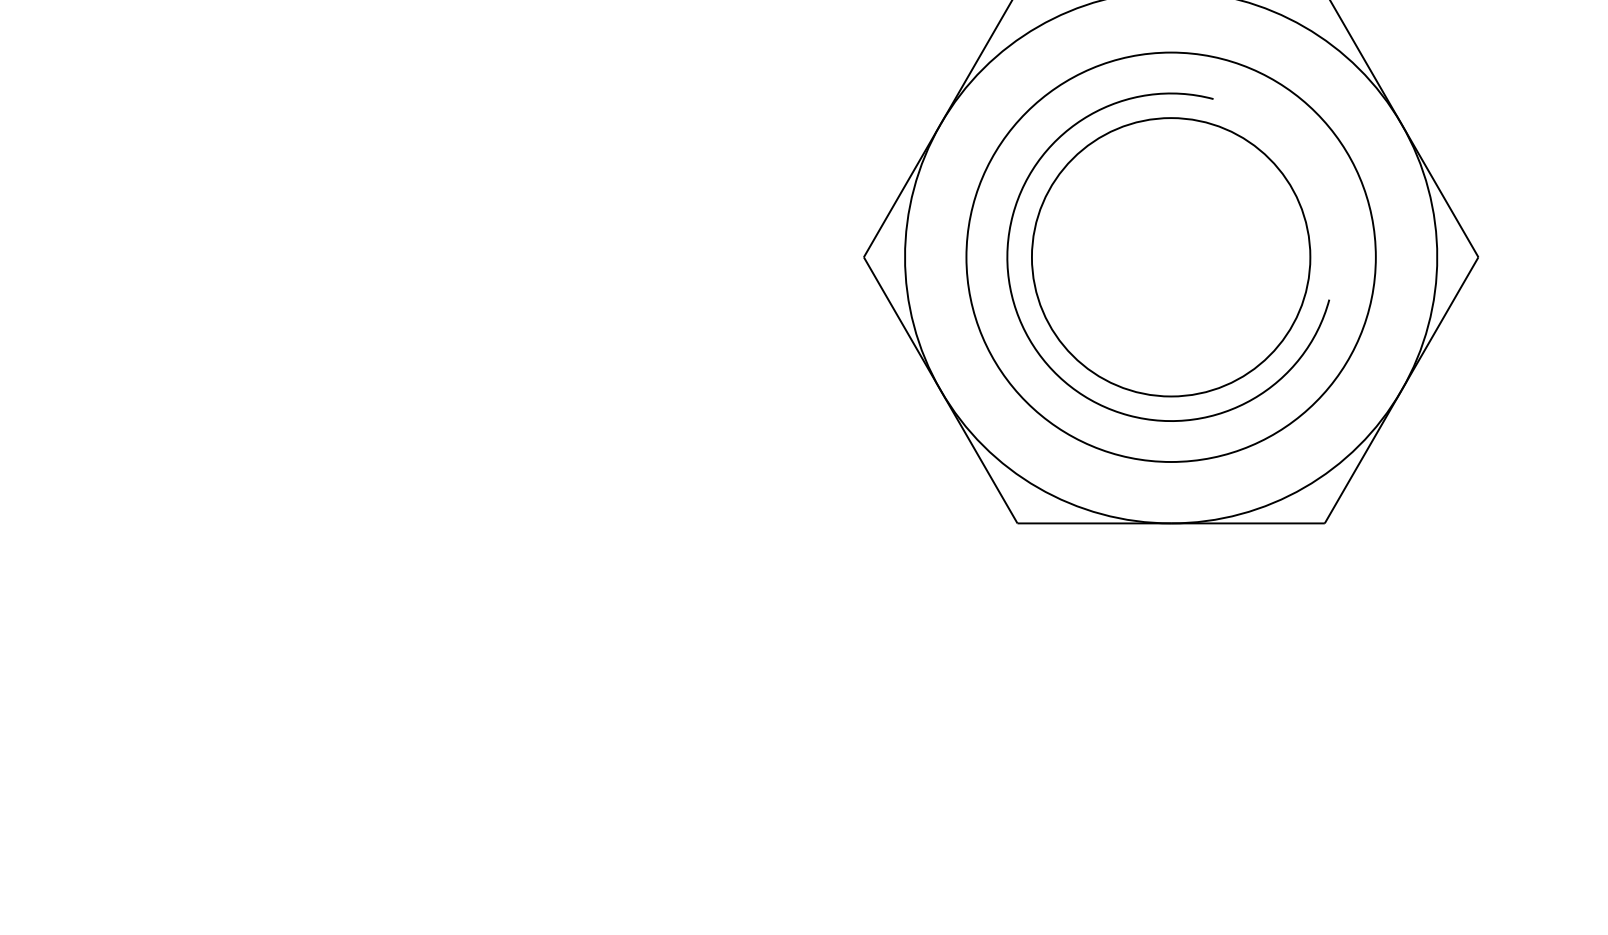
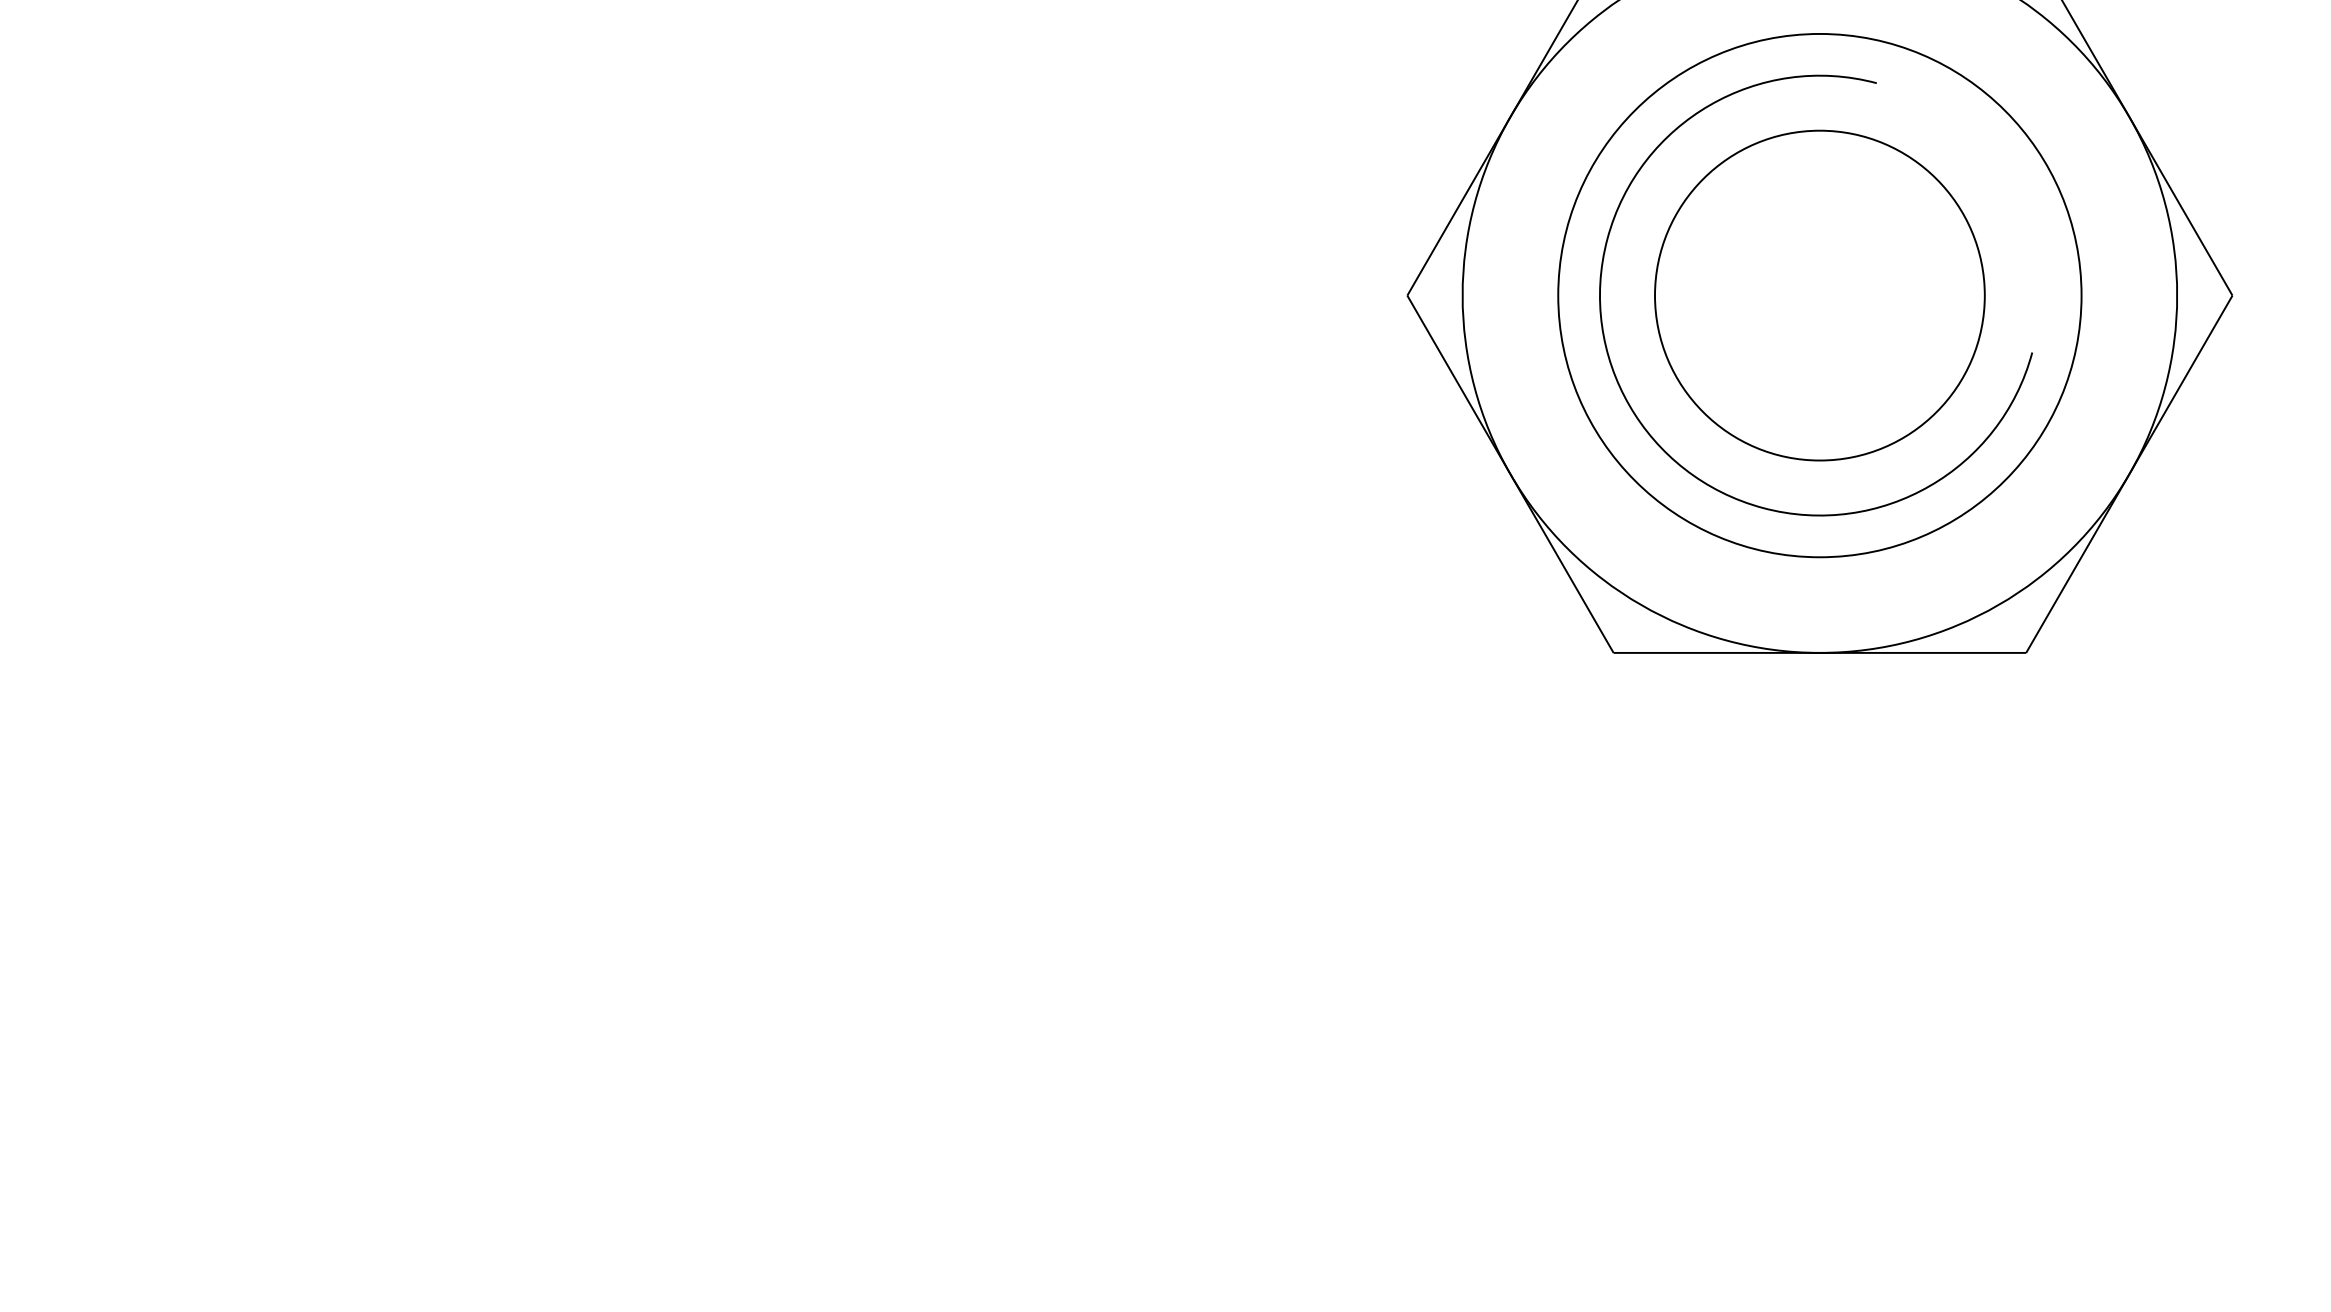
circle: (1170, 257) -> (1819, 295), size x0.6
circle: (1170, 257) -> (1819, 295), size x1.4

